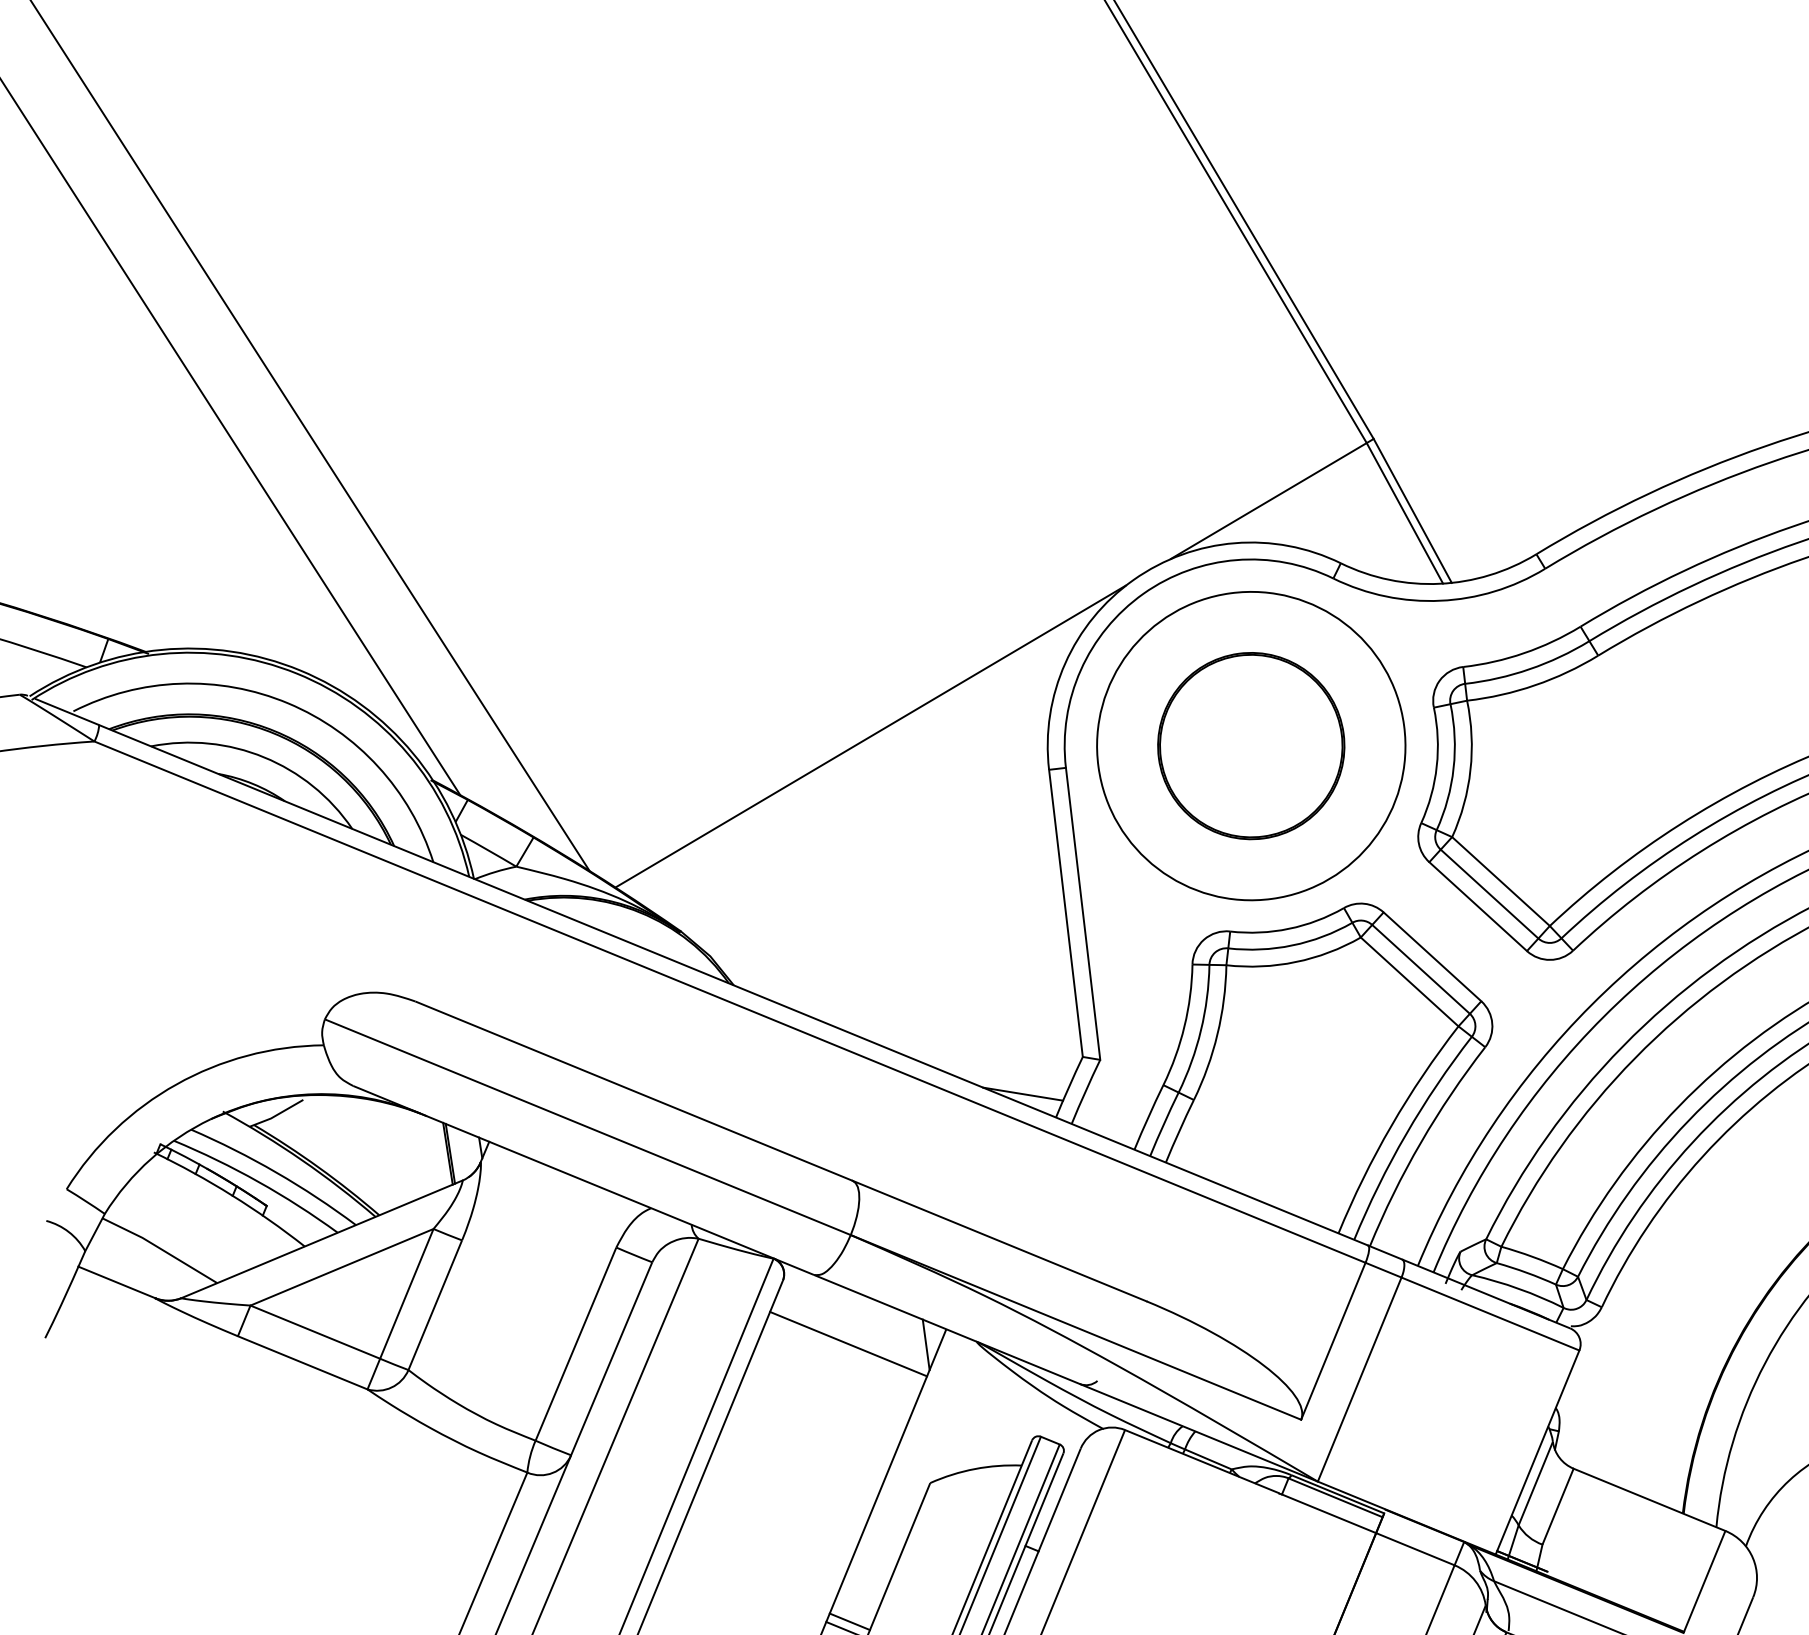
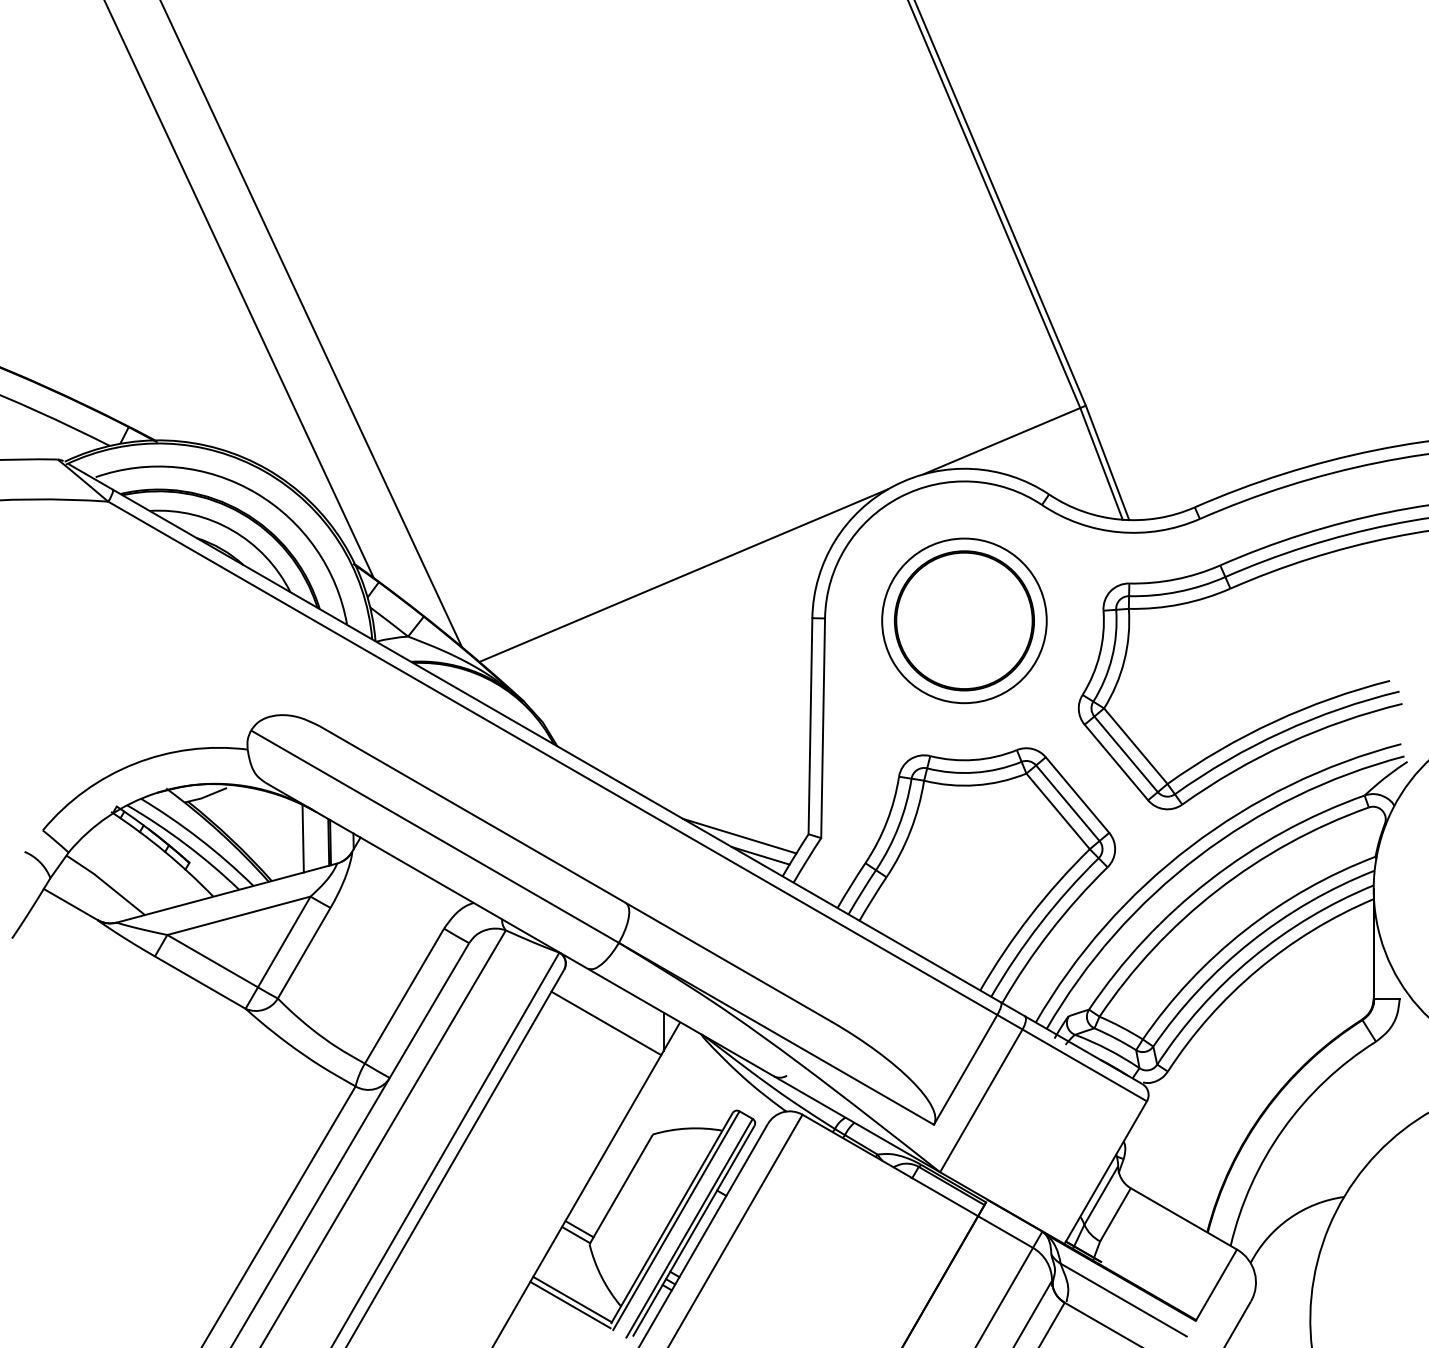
circle: (1251, 745) -> (964, 620), size x0.71
line: (991, 1071) -> (739, 835), added
line: (412, 1153) -> (302, 838), added

